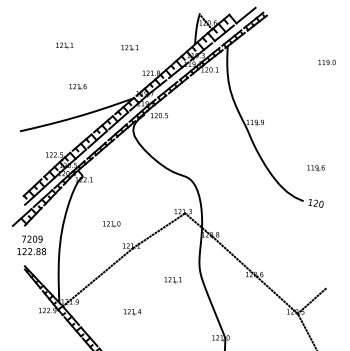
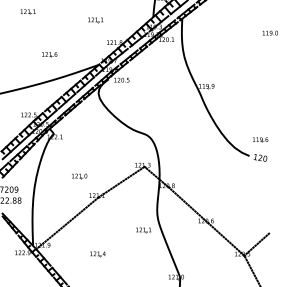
part: (64, 45) -> (27, 11), moved
part: (315, 168) -> (260, 140), moved
part: (172, 280) -> (143, 230), moved

